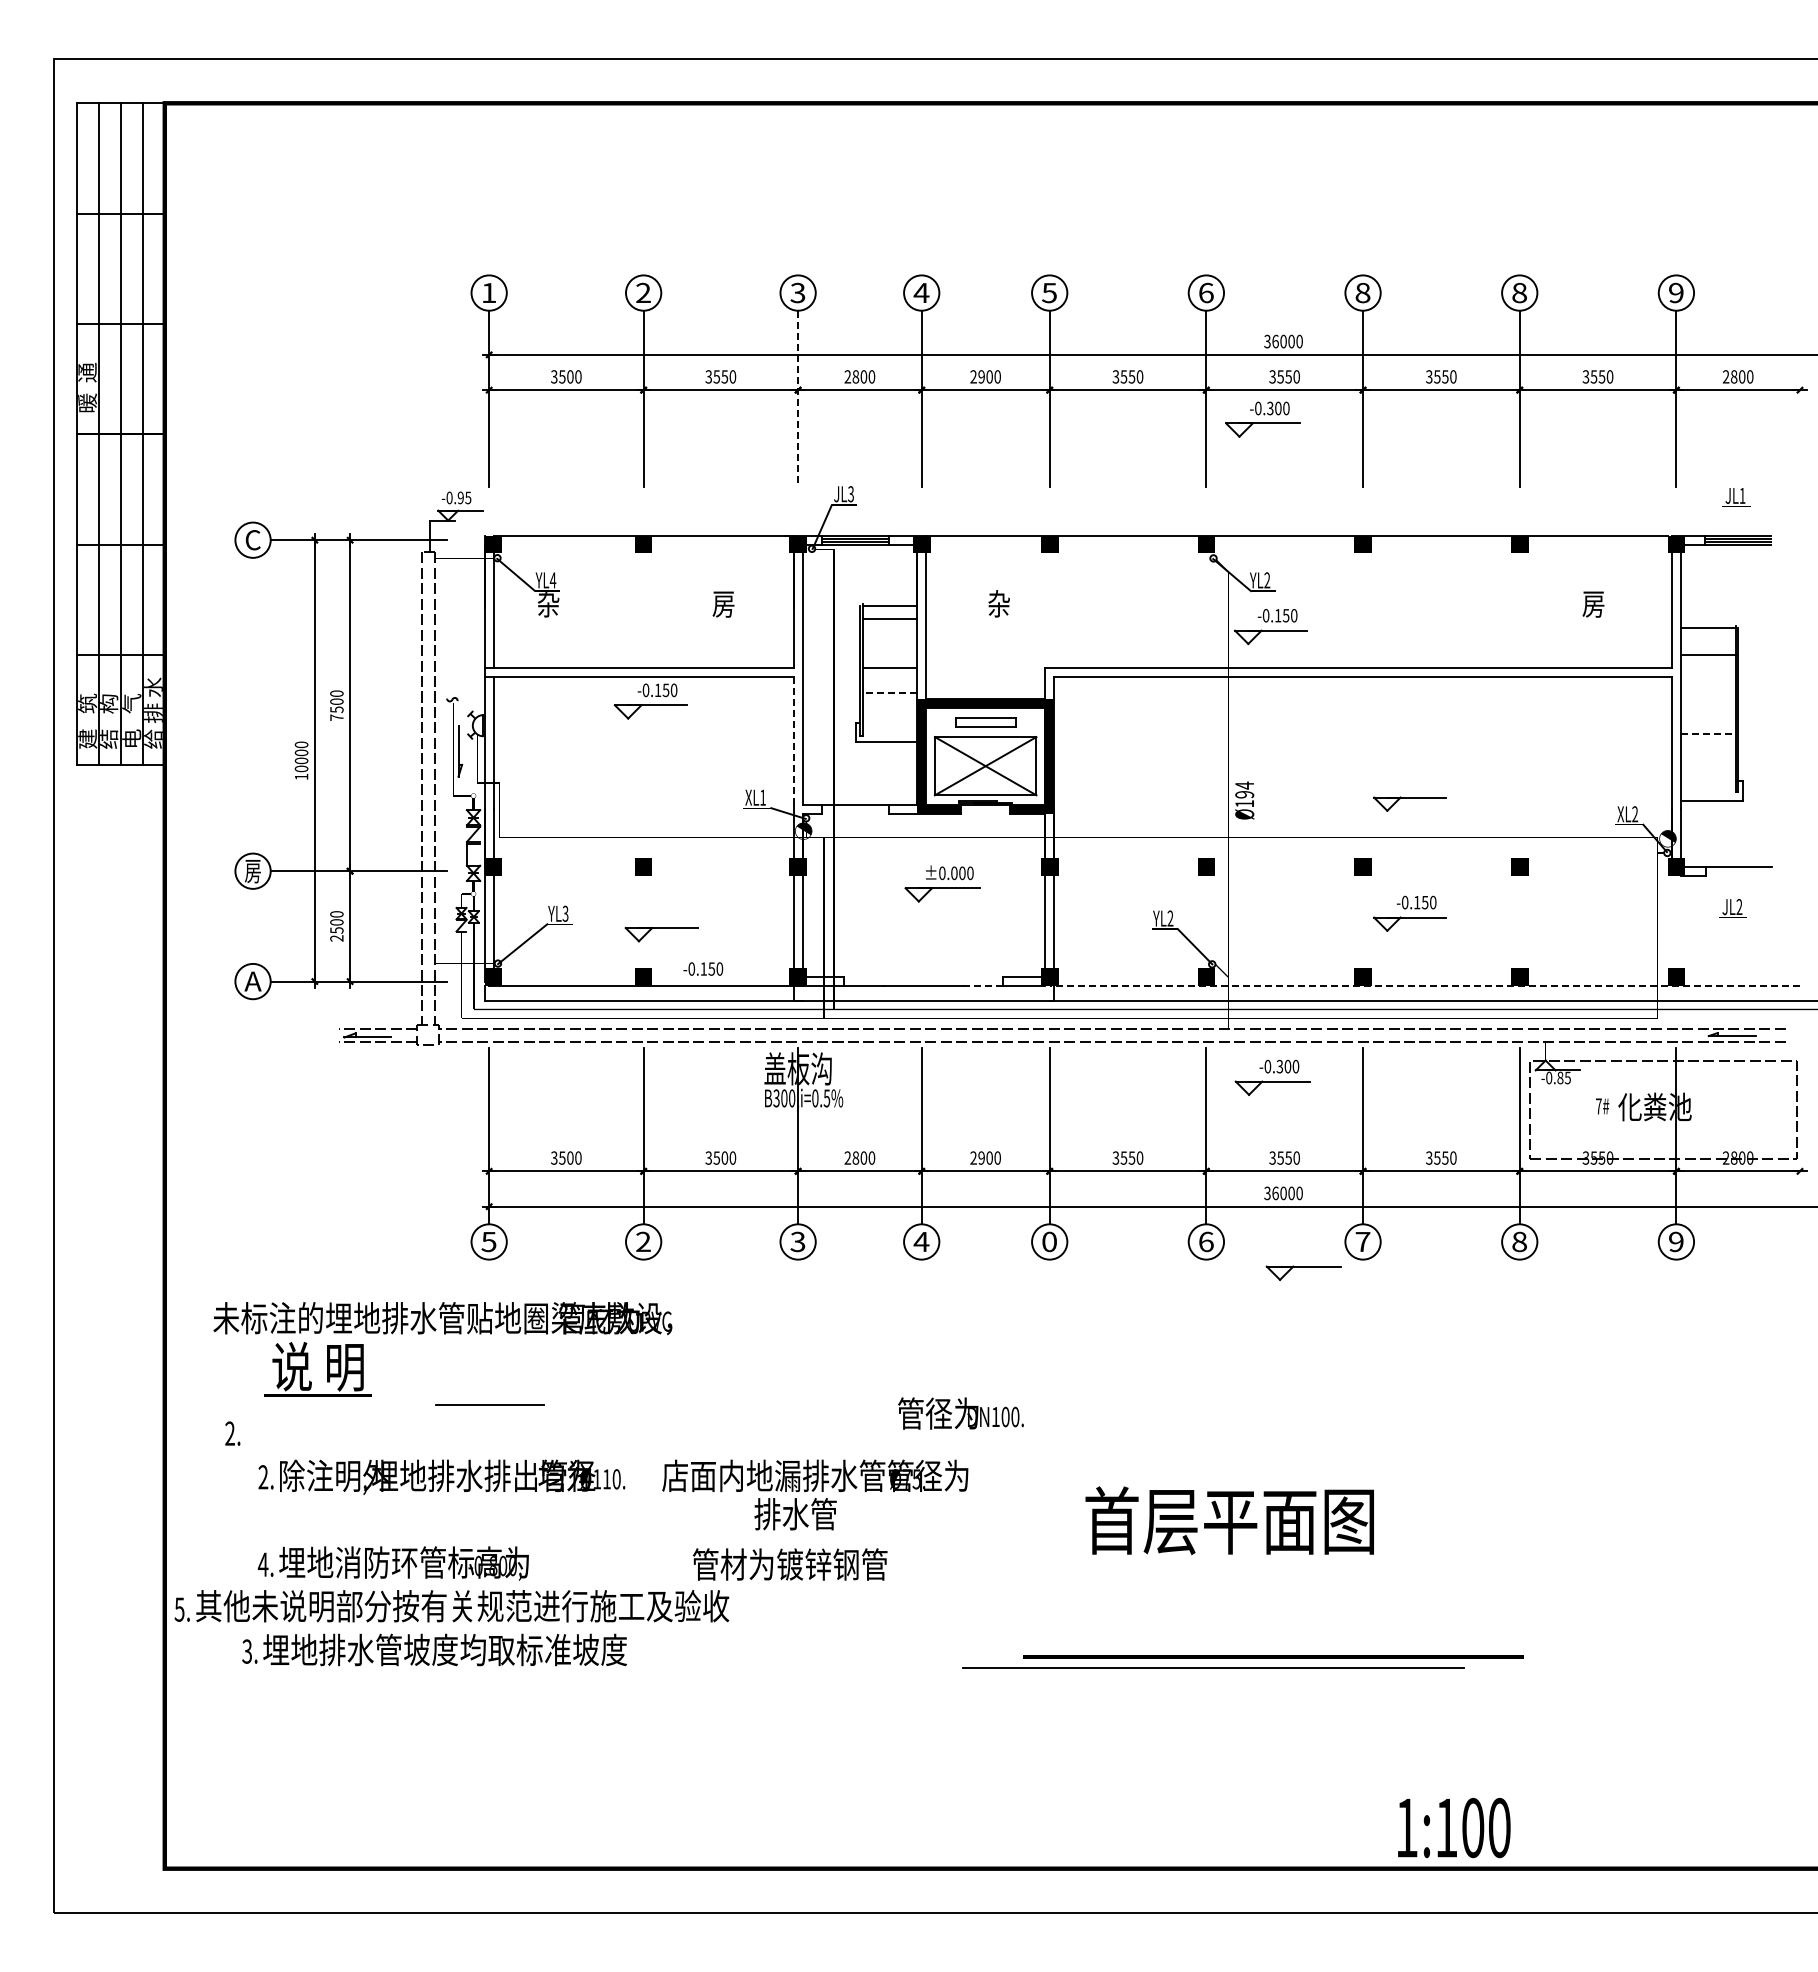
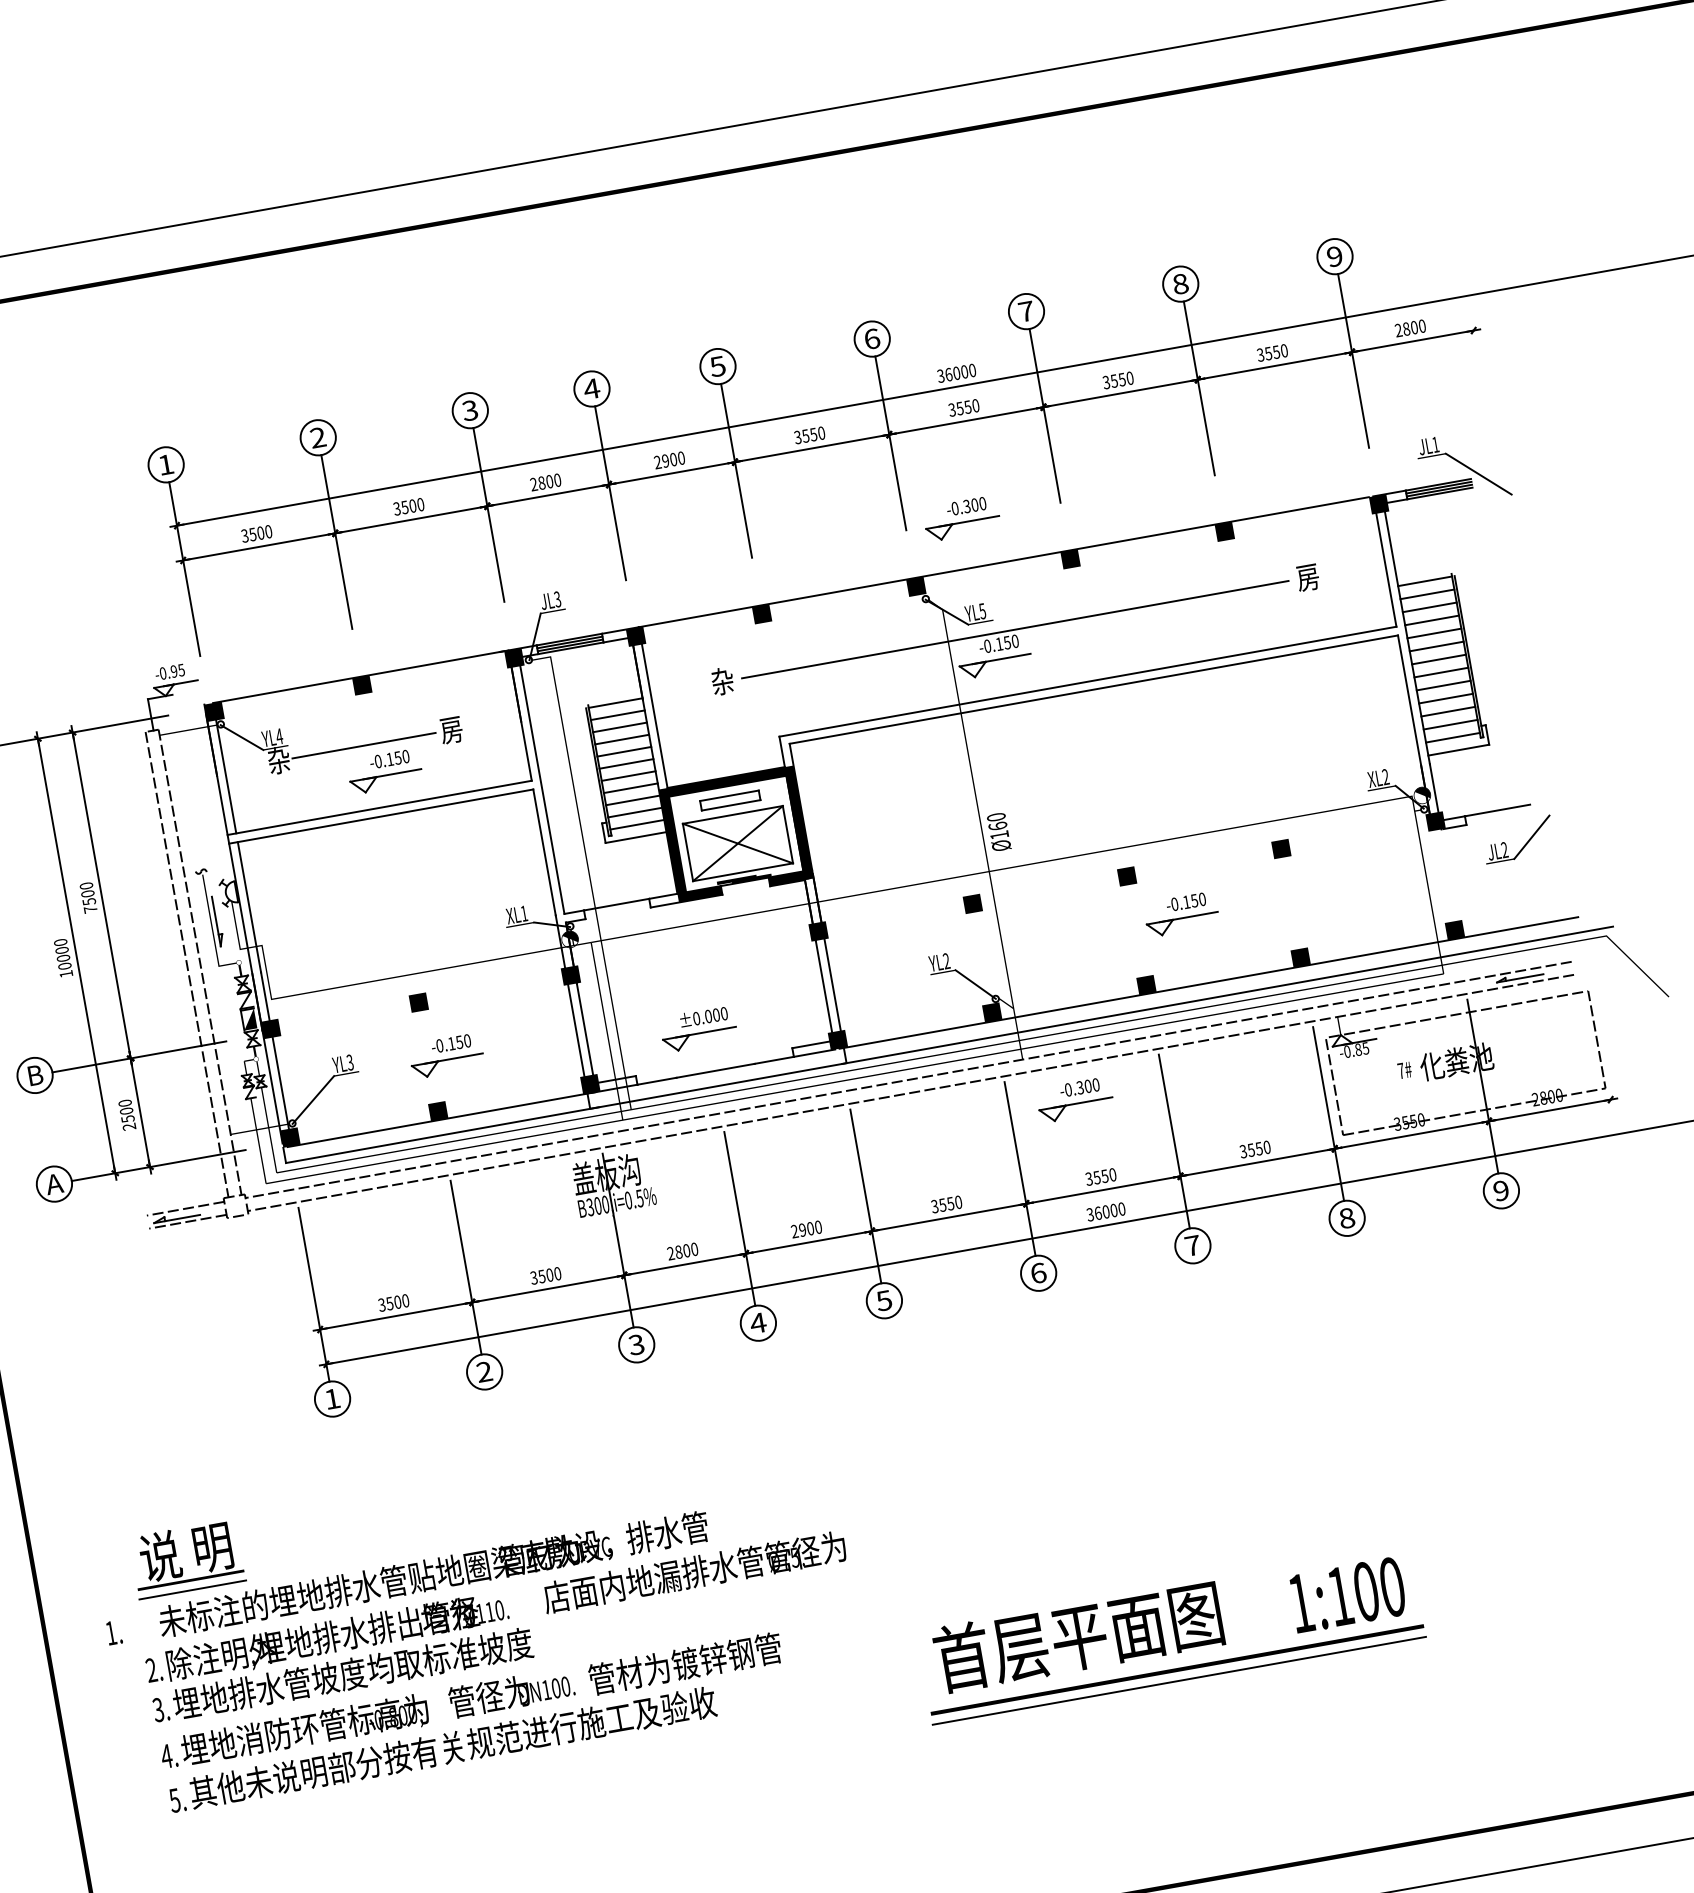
text: (1362, 292) -> (1025, 311), 8 -> 7
text: (724, 376) -> (412, 505), 3550 -> 3500
line: (798, 399) -> (489, 515), dashed -> solid
part: (1262, 419) -> (961, 518), moved
line: (1779, 532) -> (1478, 474), added
text: (1267, 580) -> (982, 611), YL2 -> YL5
line: (634, 604) -> (363, 745), added
line: (1295, 604) -> (1014, 630), added
line: (889, 631) -> (619, 727), added
line: (1707, 641) -> (1426, 594), added
line: (889, 643) -> (621, 739), added
line: (889, 655) -> (623, 751), added
line: (1707, 668) -> (1431, 620), added
line: (889, 680) -> (628, 776), added
line: (1707, 681) -> (1433, 633), added
line: (889, 692) -> (630, 787), dashed -> solid
line: (1707, 694) -> (1436, 646), added
part: (650, 701) -> (384, 771), moved
line: (889, 705) -> (632, 800), added
line: (1707, 707) -> (1438, 659), added
line: (889, 717) -> (634, 812), added
line: (1707, 721) -> (1440, 672), added
line: (889, 730) -> (636, 825), added
line: (1708, 734) -> (1444, 685), dashed -> solid
line: (793, 741) -> (544, 852), dashed -> solid
line: (1707, 747) -> (1445, 698), added
line: (1707, 760) -> (1447, 711), added
line: (1707, 774) -> (1450, 725), added
line: (1707, 787) -> (1452, 737), added
text: (1244, 789) -> (996, 821), Ø194 -> Ø160
part: (1409, 803) -> (1161, 805), removed
fill: (473, 853) -> (249, 1019), added
text: (252, 871) -> (34, 1075), 房 -> B
part: (942, 883) -> (698, 1028), moved
line: (1768, 898) -> (1531, 836), added
text: (703, 968) -> (451, 1043), moved
line: (983, 986) -> (774, 1060), dashed -> solid
line: (1424, 986) -> (1208, 983), dashed -> solid
text: (1049, 1241) -> (884, 1300), 0 -> 5
text: (488, 1242) -> (331, 1399), 5 -> 1
part: (1303, 1272) -> (1139, 1286), removed
text: (442, 1318) -> (385, 1583), moved
line: (489, 1404) -> (192, 1589), moved
text: (960, 1413) -> (511, 1692), moved
text: (229, 1433) -> (110, 1633), 2. -> 1.
text: (795, 1514) -> (667, 1532), moved
text: (1229, 1520) -> (1078, 1636), moved
text: (451, 1606) -> (442, 1749), moved
text: (434, 1649) -> (342, 1675), moved
line: (1213, 1667) -> (1179, 1680), moved
text: (1454, 1828) -> (1348, 1595), moved

